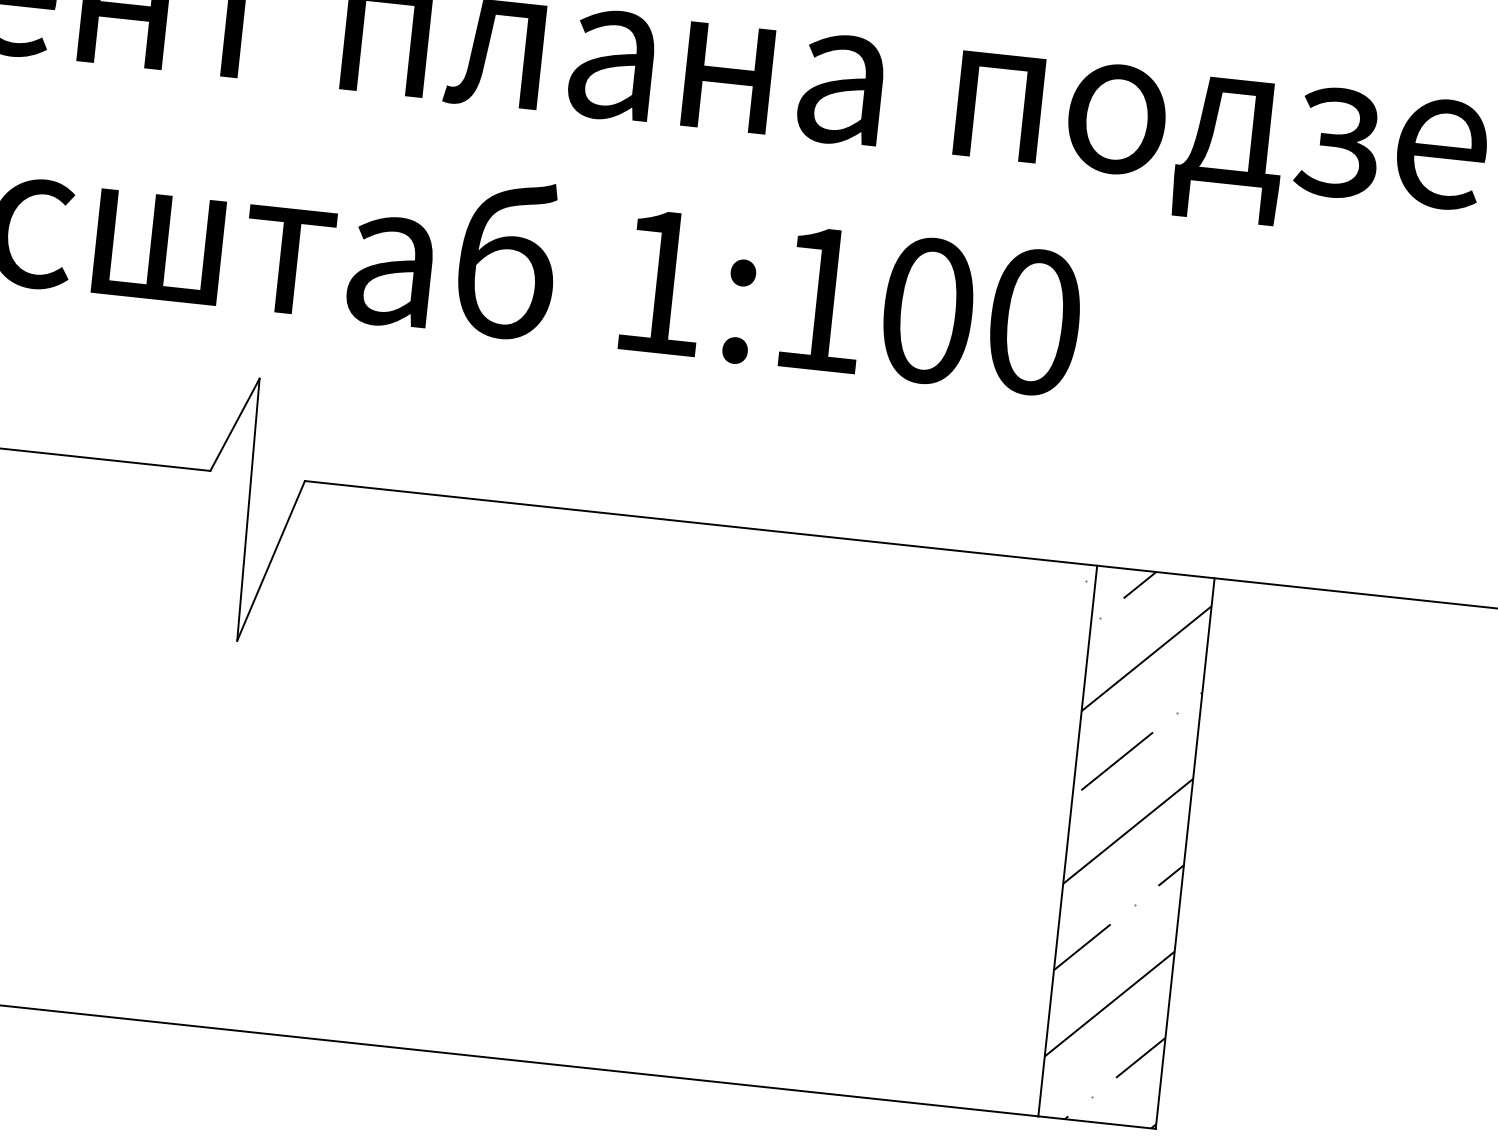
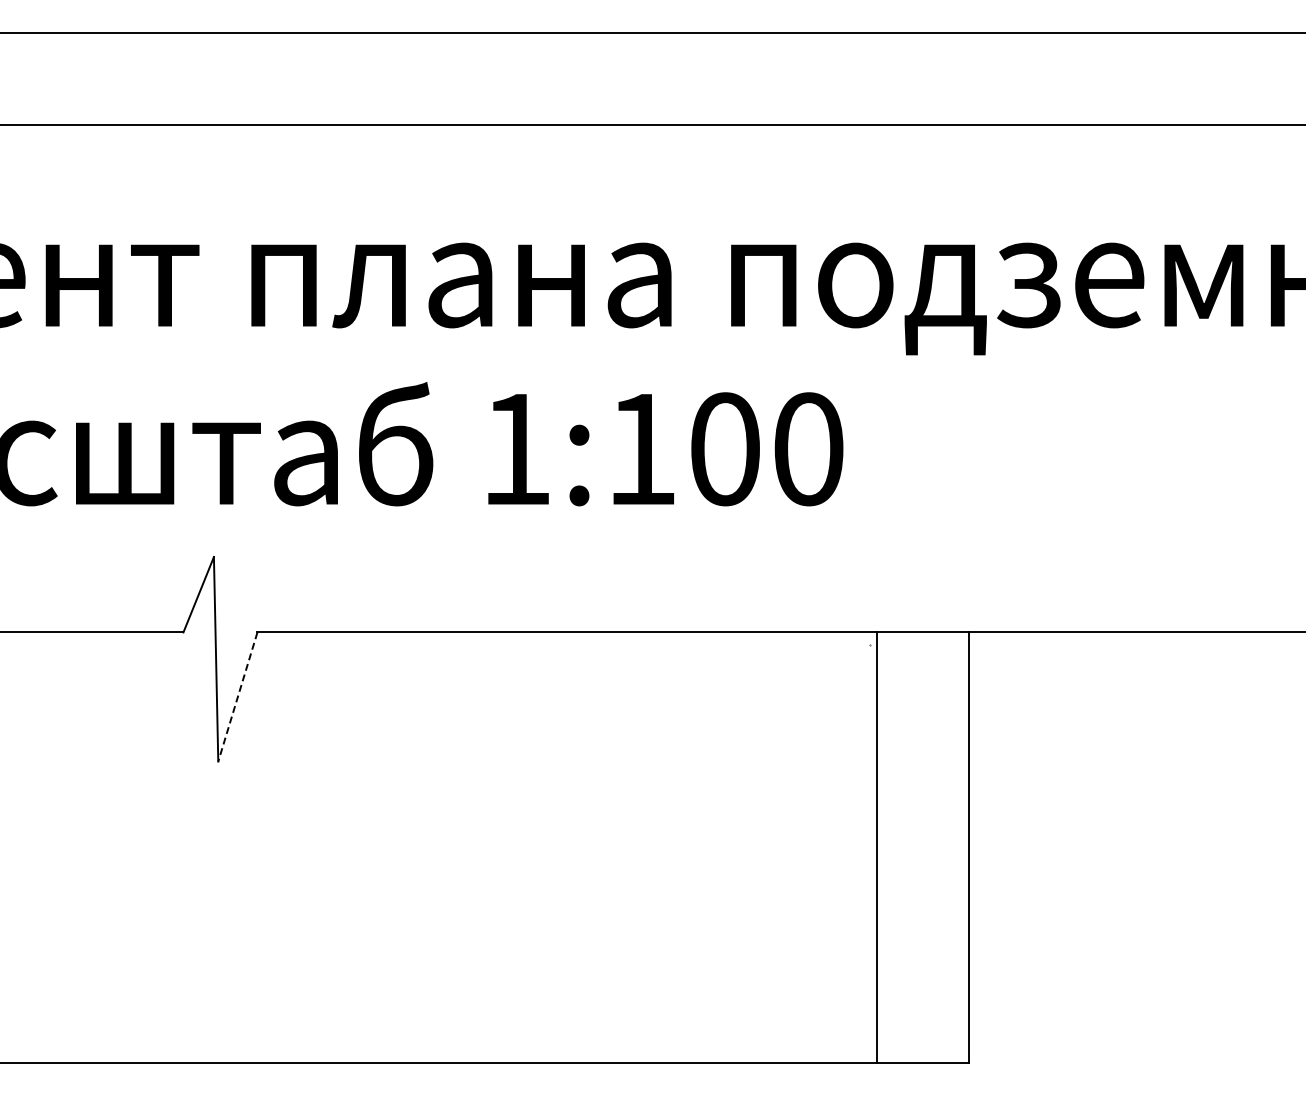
line: (270, 561) -> (237, 697), solid -> dashed
hatch: (1126, 846) -> (923, 847), removed

